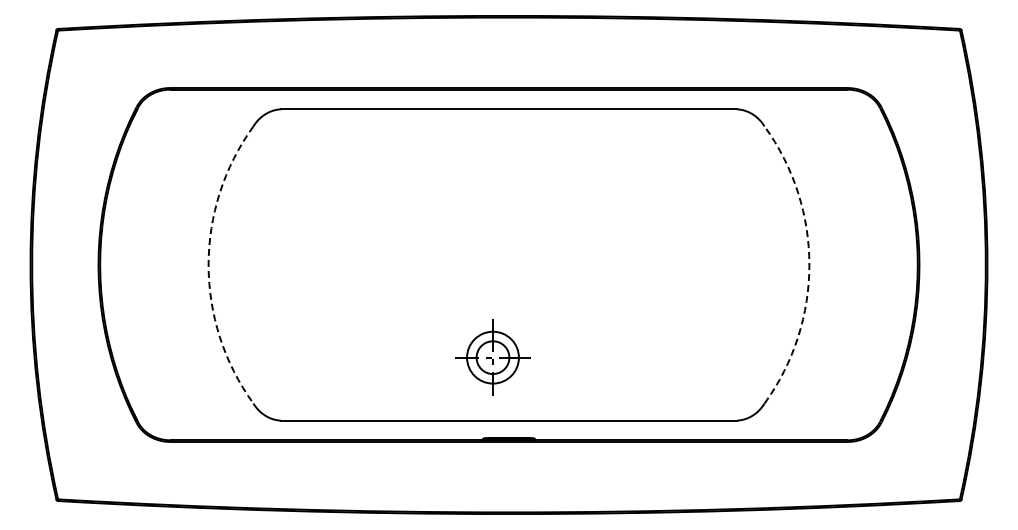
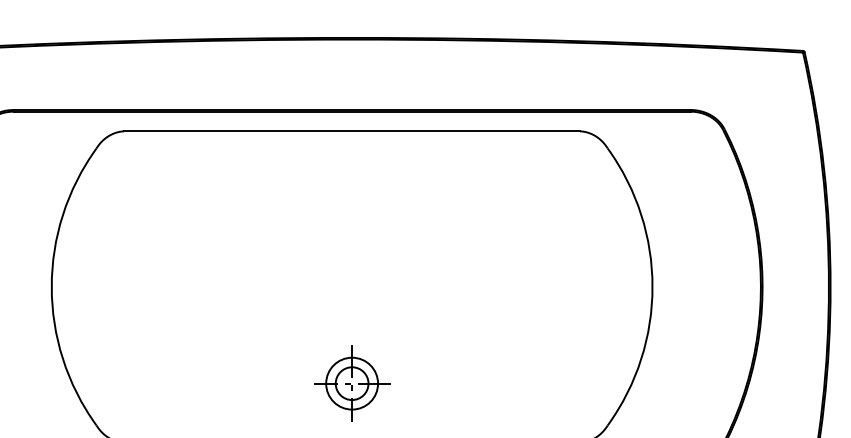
arc: (208, 264) -> (51, 286), dashed -> solid
arc: (809, 264) -> (652, 286), dashed -> solid
part: (492, 357) -> (351, 383), moved

